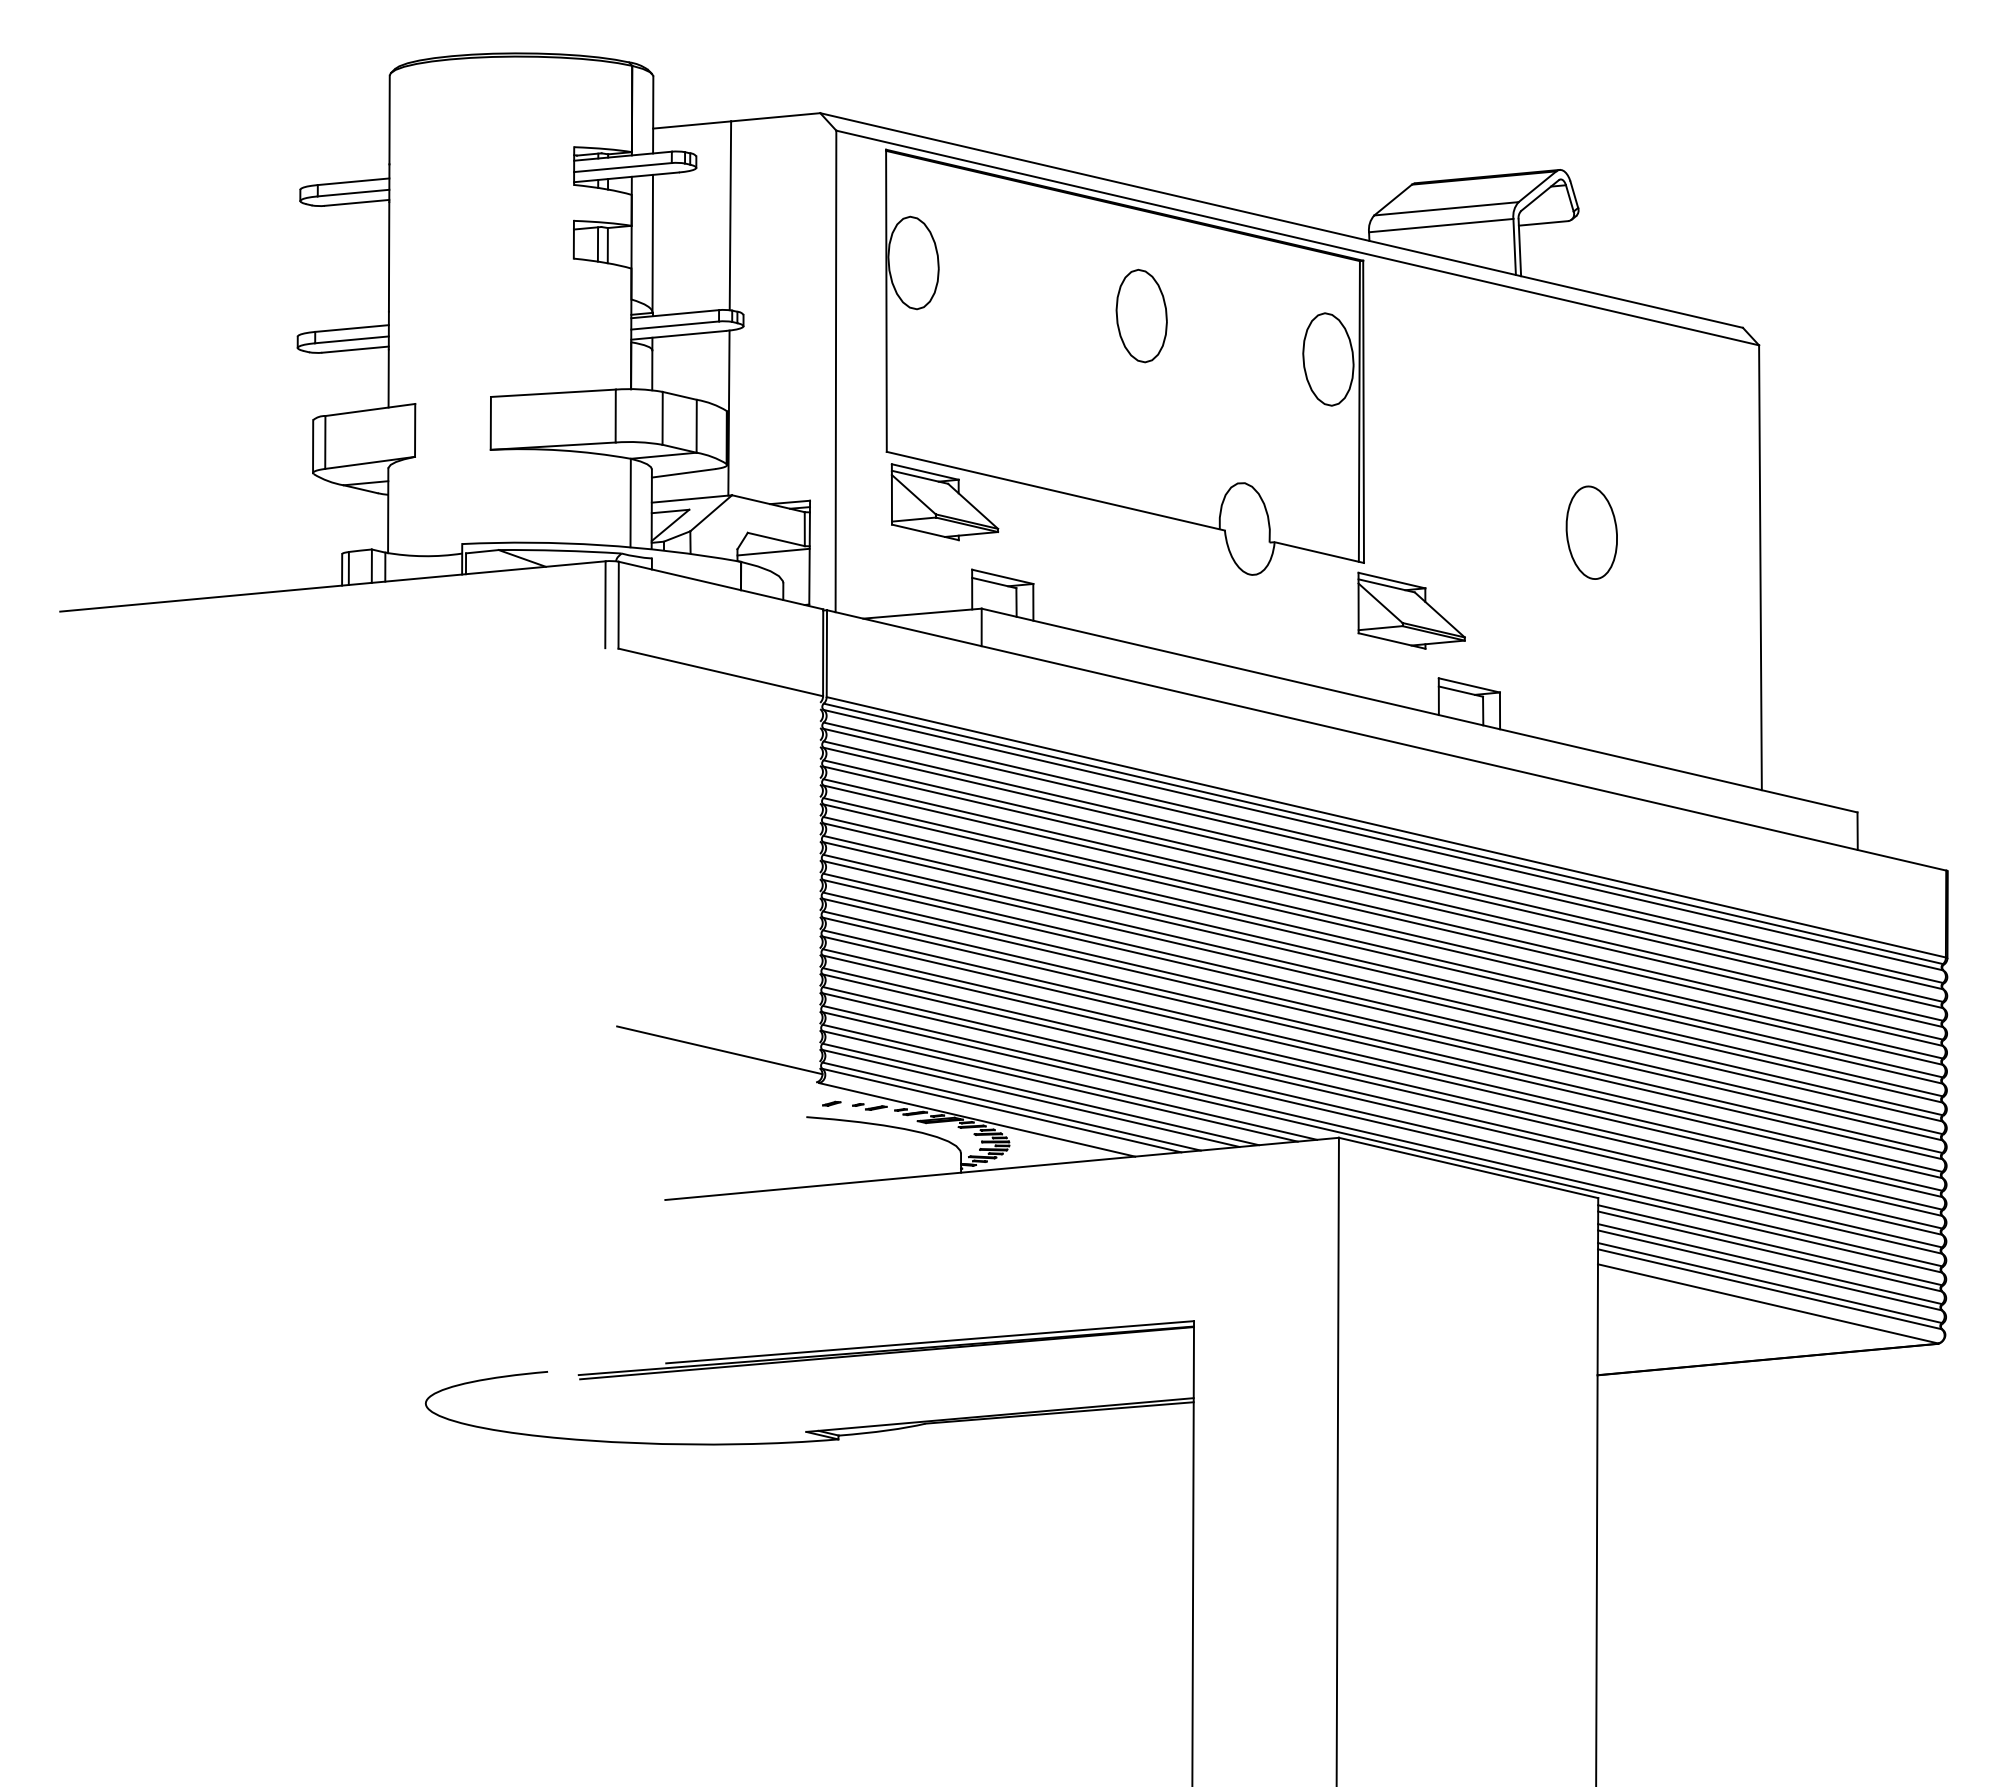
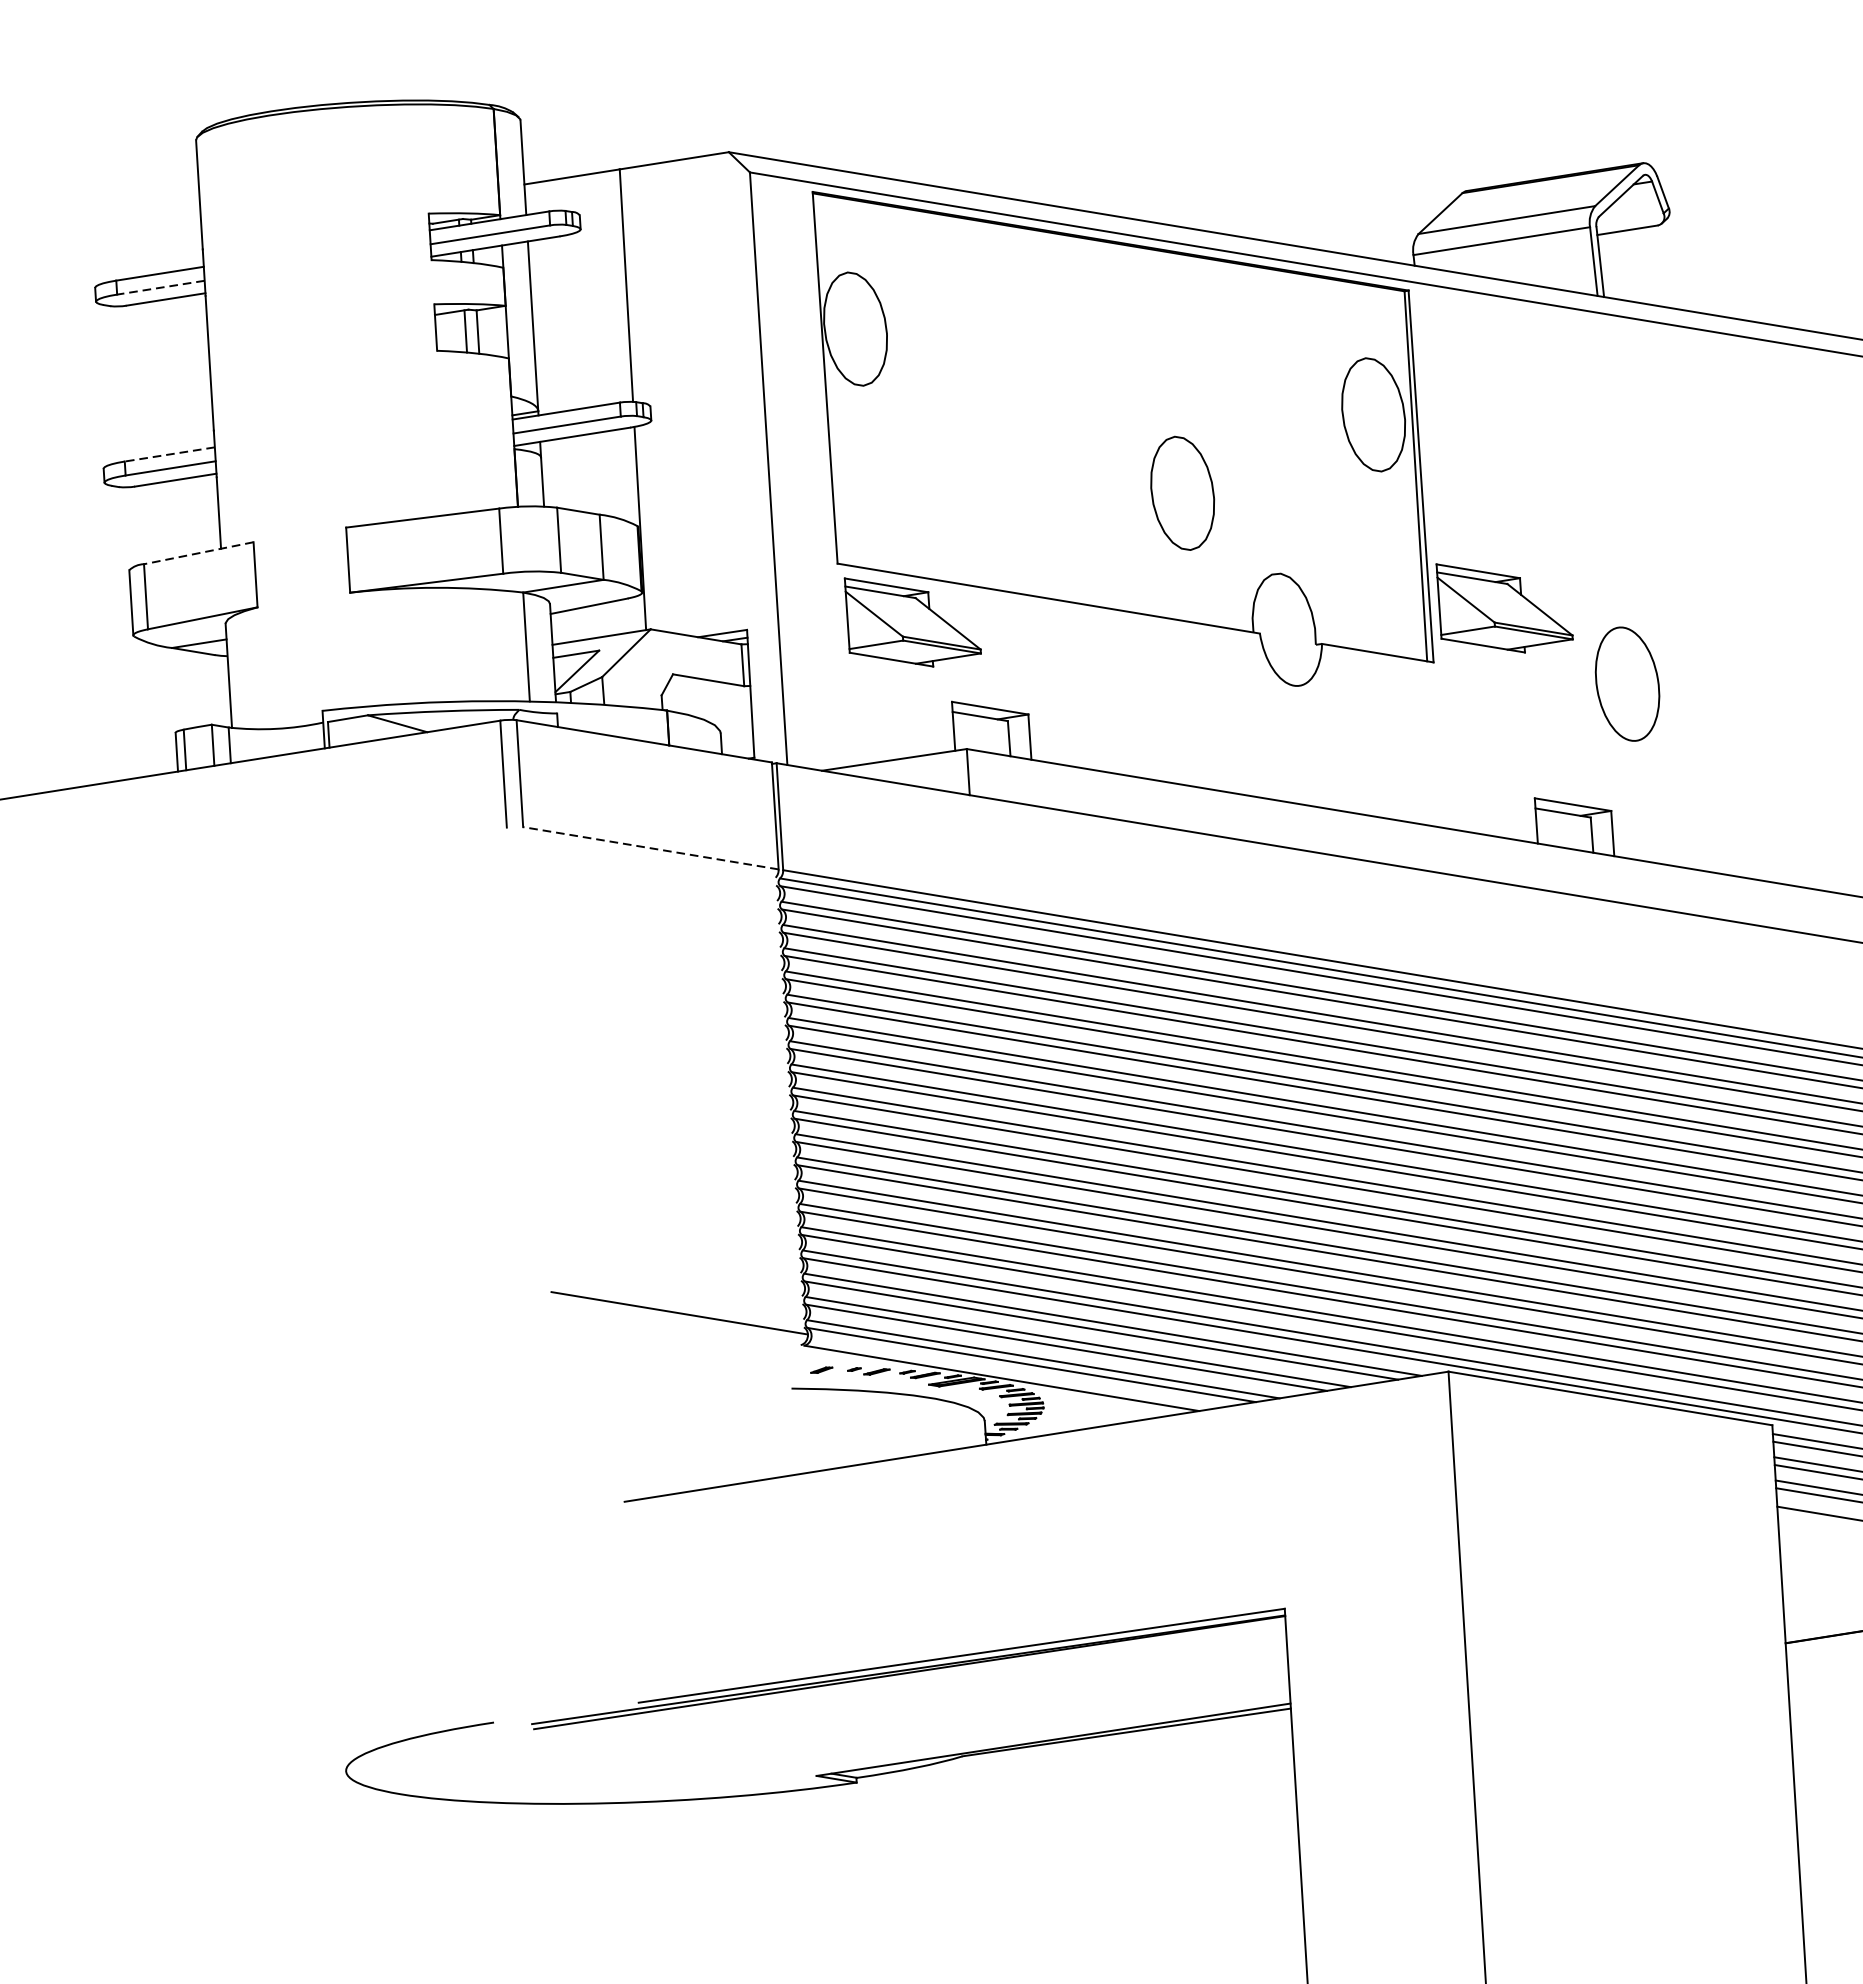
line: (353, 193) -> (160, 288), solid -> dashed
part: (1141, 315) -> (1182, 492), moved
line: (352, 328) -> (170, 454), solid -> dashed
line: (369, 410) -> (197, 553), solid -> dashed
part: (1591, 532) -> (1627, 683), moved
line: (773, 551) -> (706, 695), removed
part: (1411, 610) -> (1504, 606), moved
line: (720, 672) -> (650, 848), solid -> dashed

